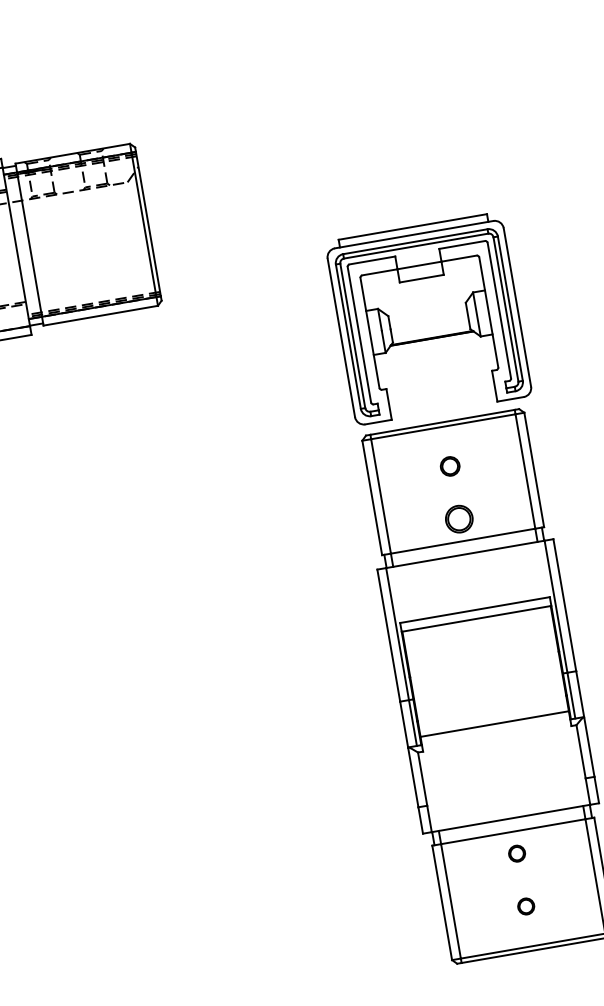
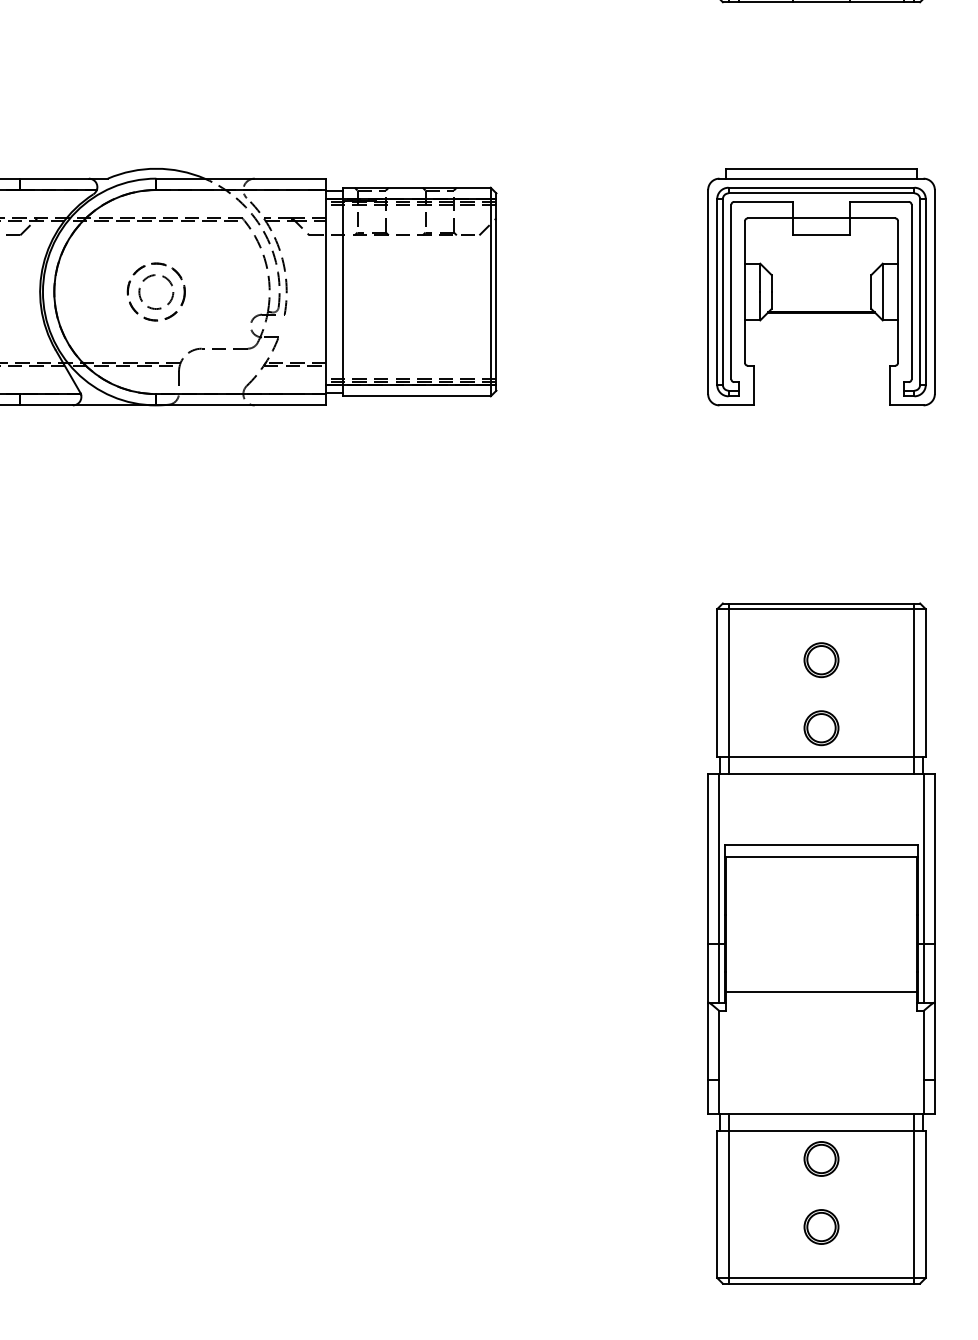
part: (428, 319) -> (821, 287), moved
part: (450, 466) -> (821, 660), size x1.43
part: (517, 853) -> (821, 1158), size x1.67
part: (526, 906) -> (821, 1226), size x1.67

